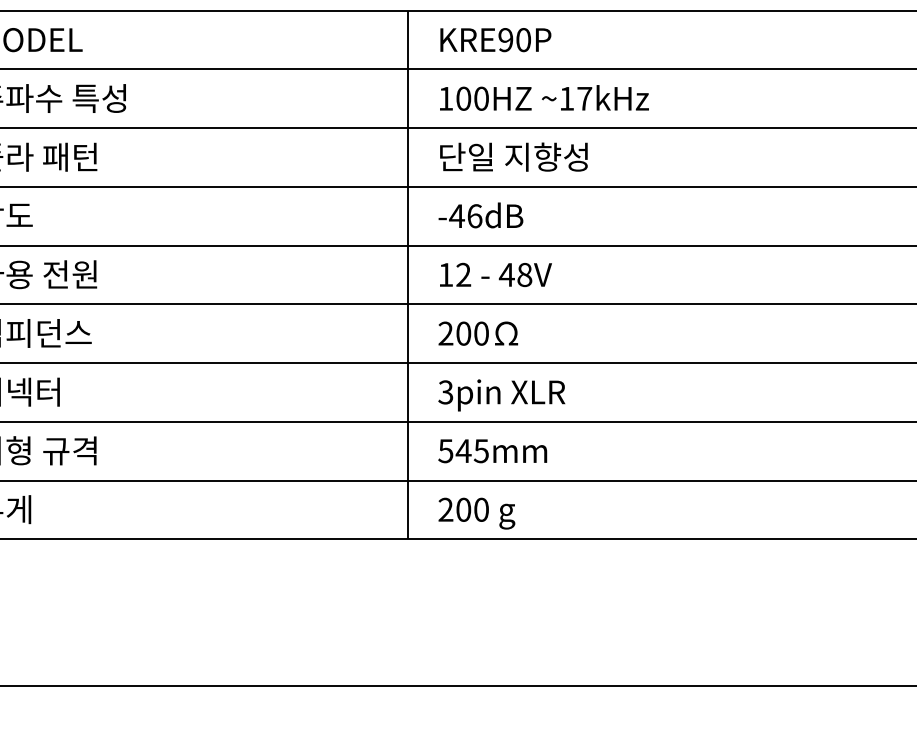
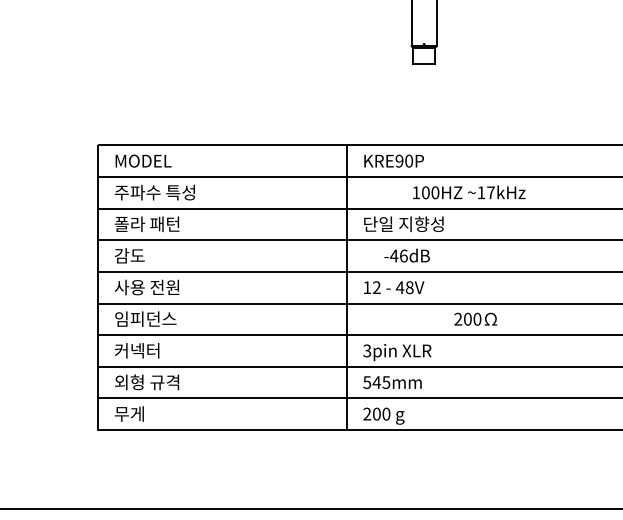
text: (544, 98) -> (469, 192), moved
text: (479, 215) -> (406, 255), moved
text: (477, 332) -> (475, 318), moved

